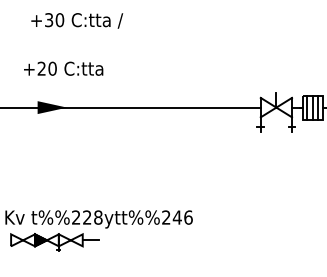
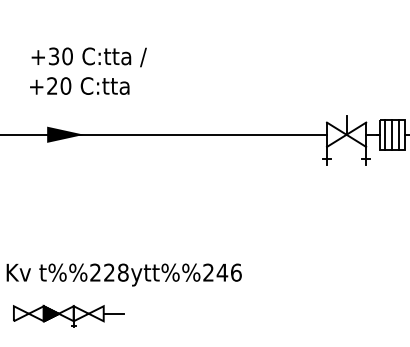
text: (77, 20) -> (89, 56), moved
part: (54, 242) -> (68, 316), moved

